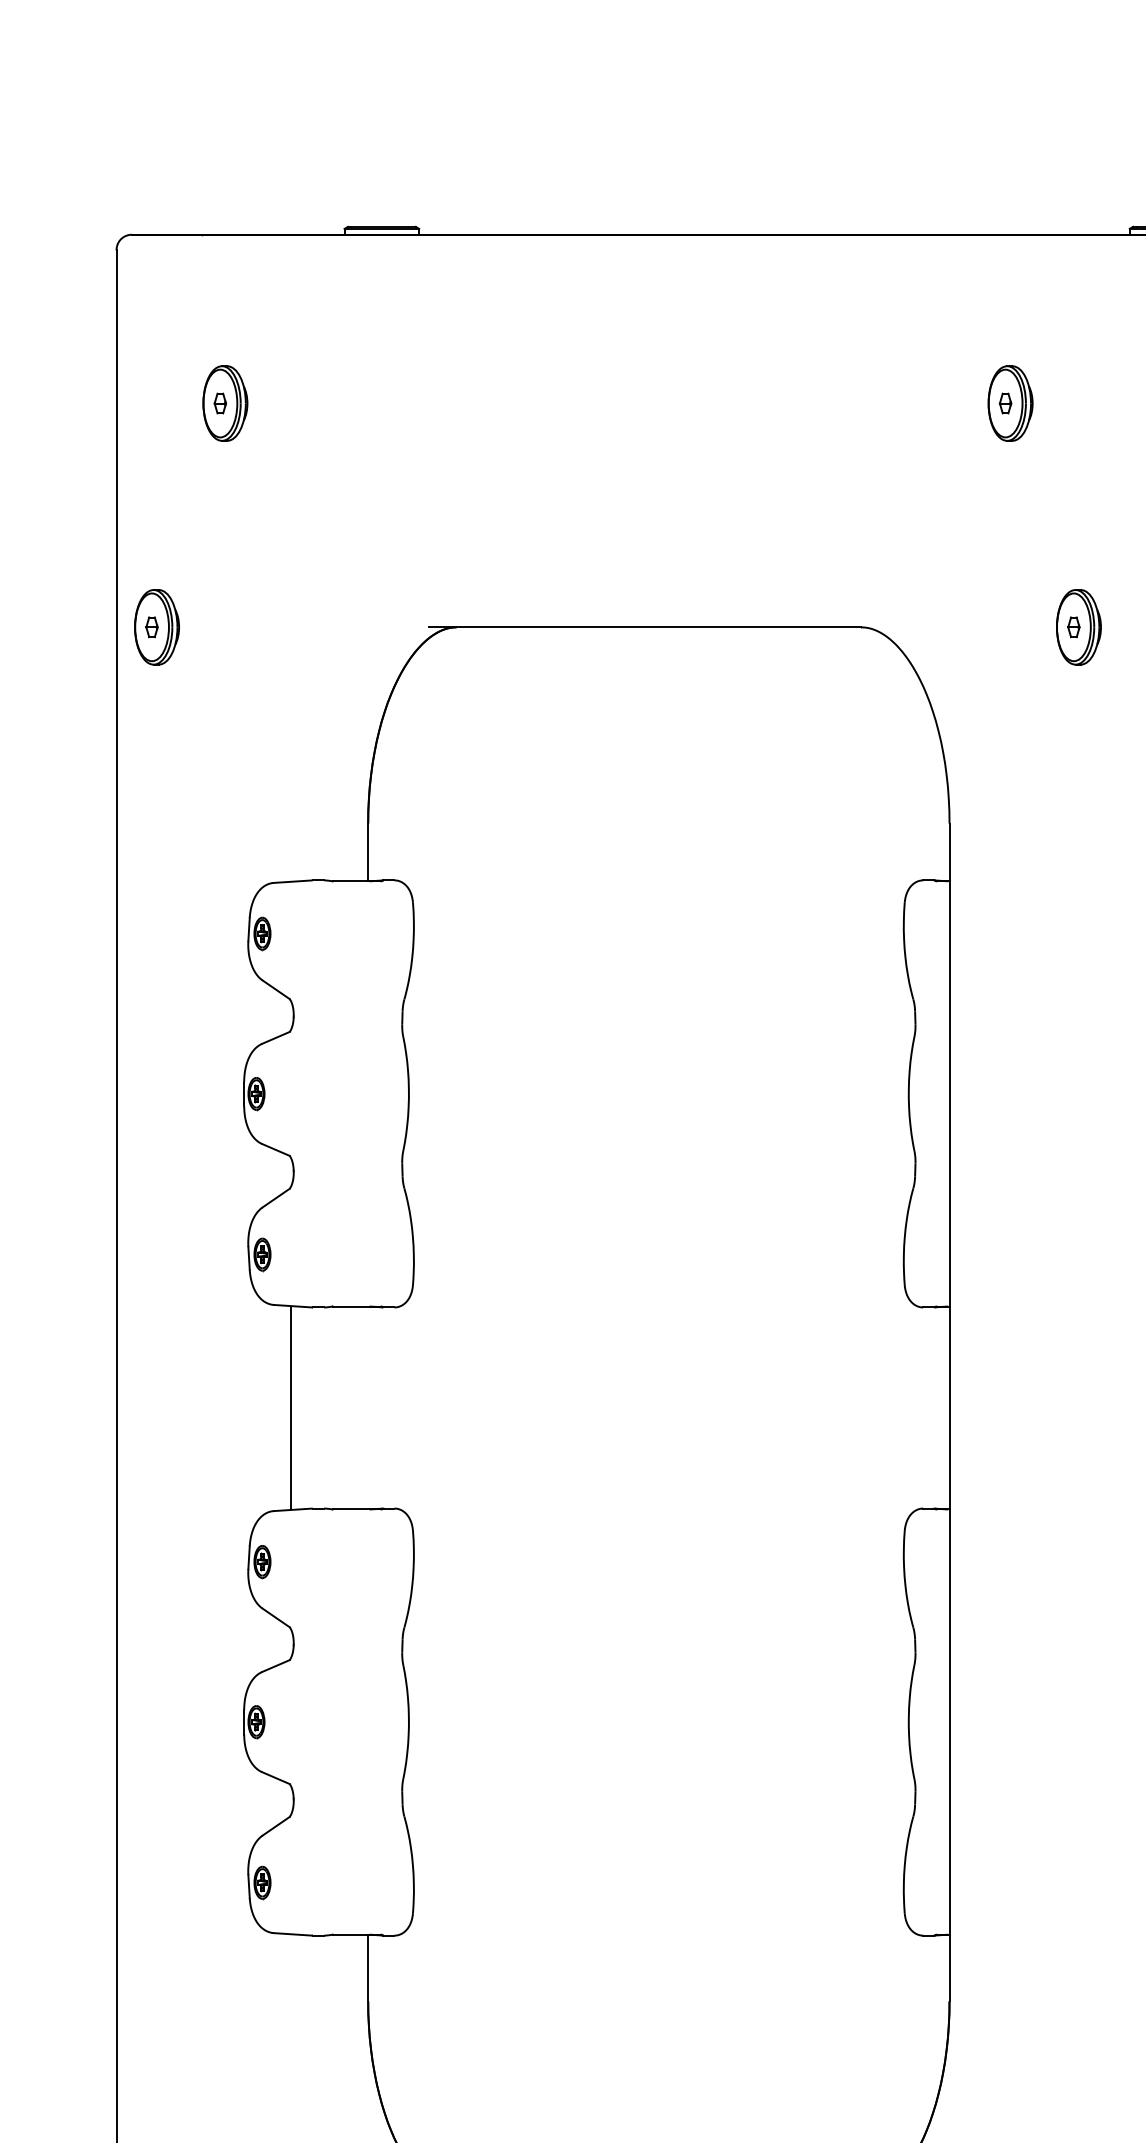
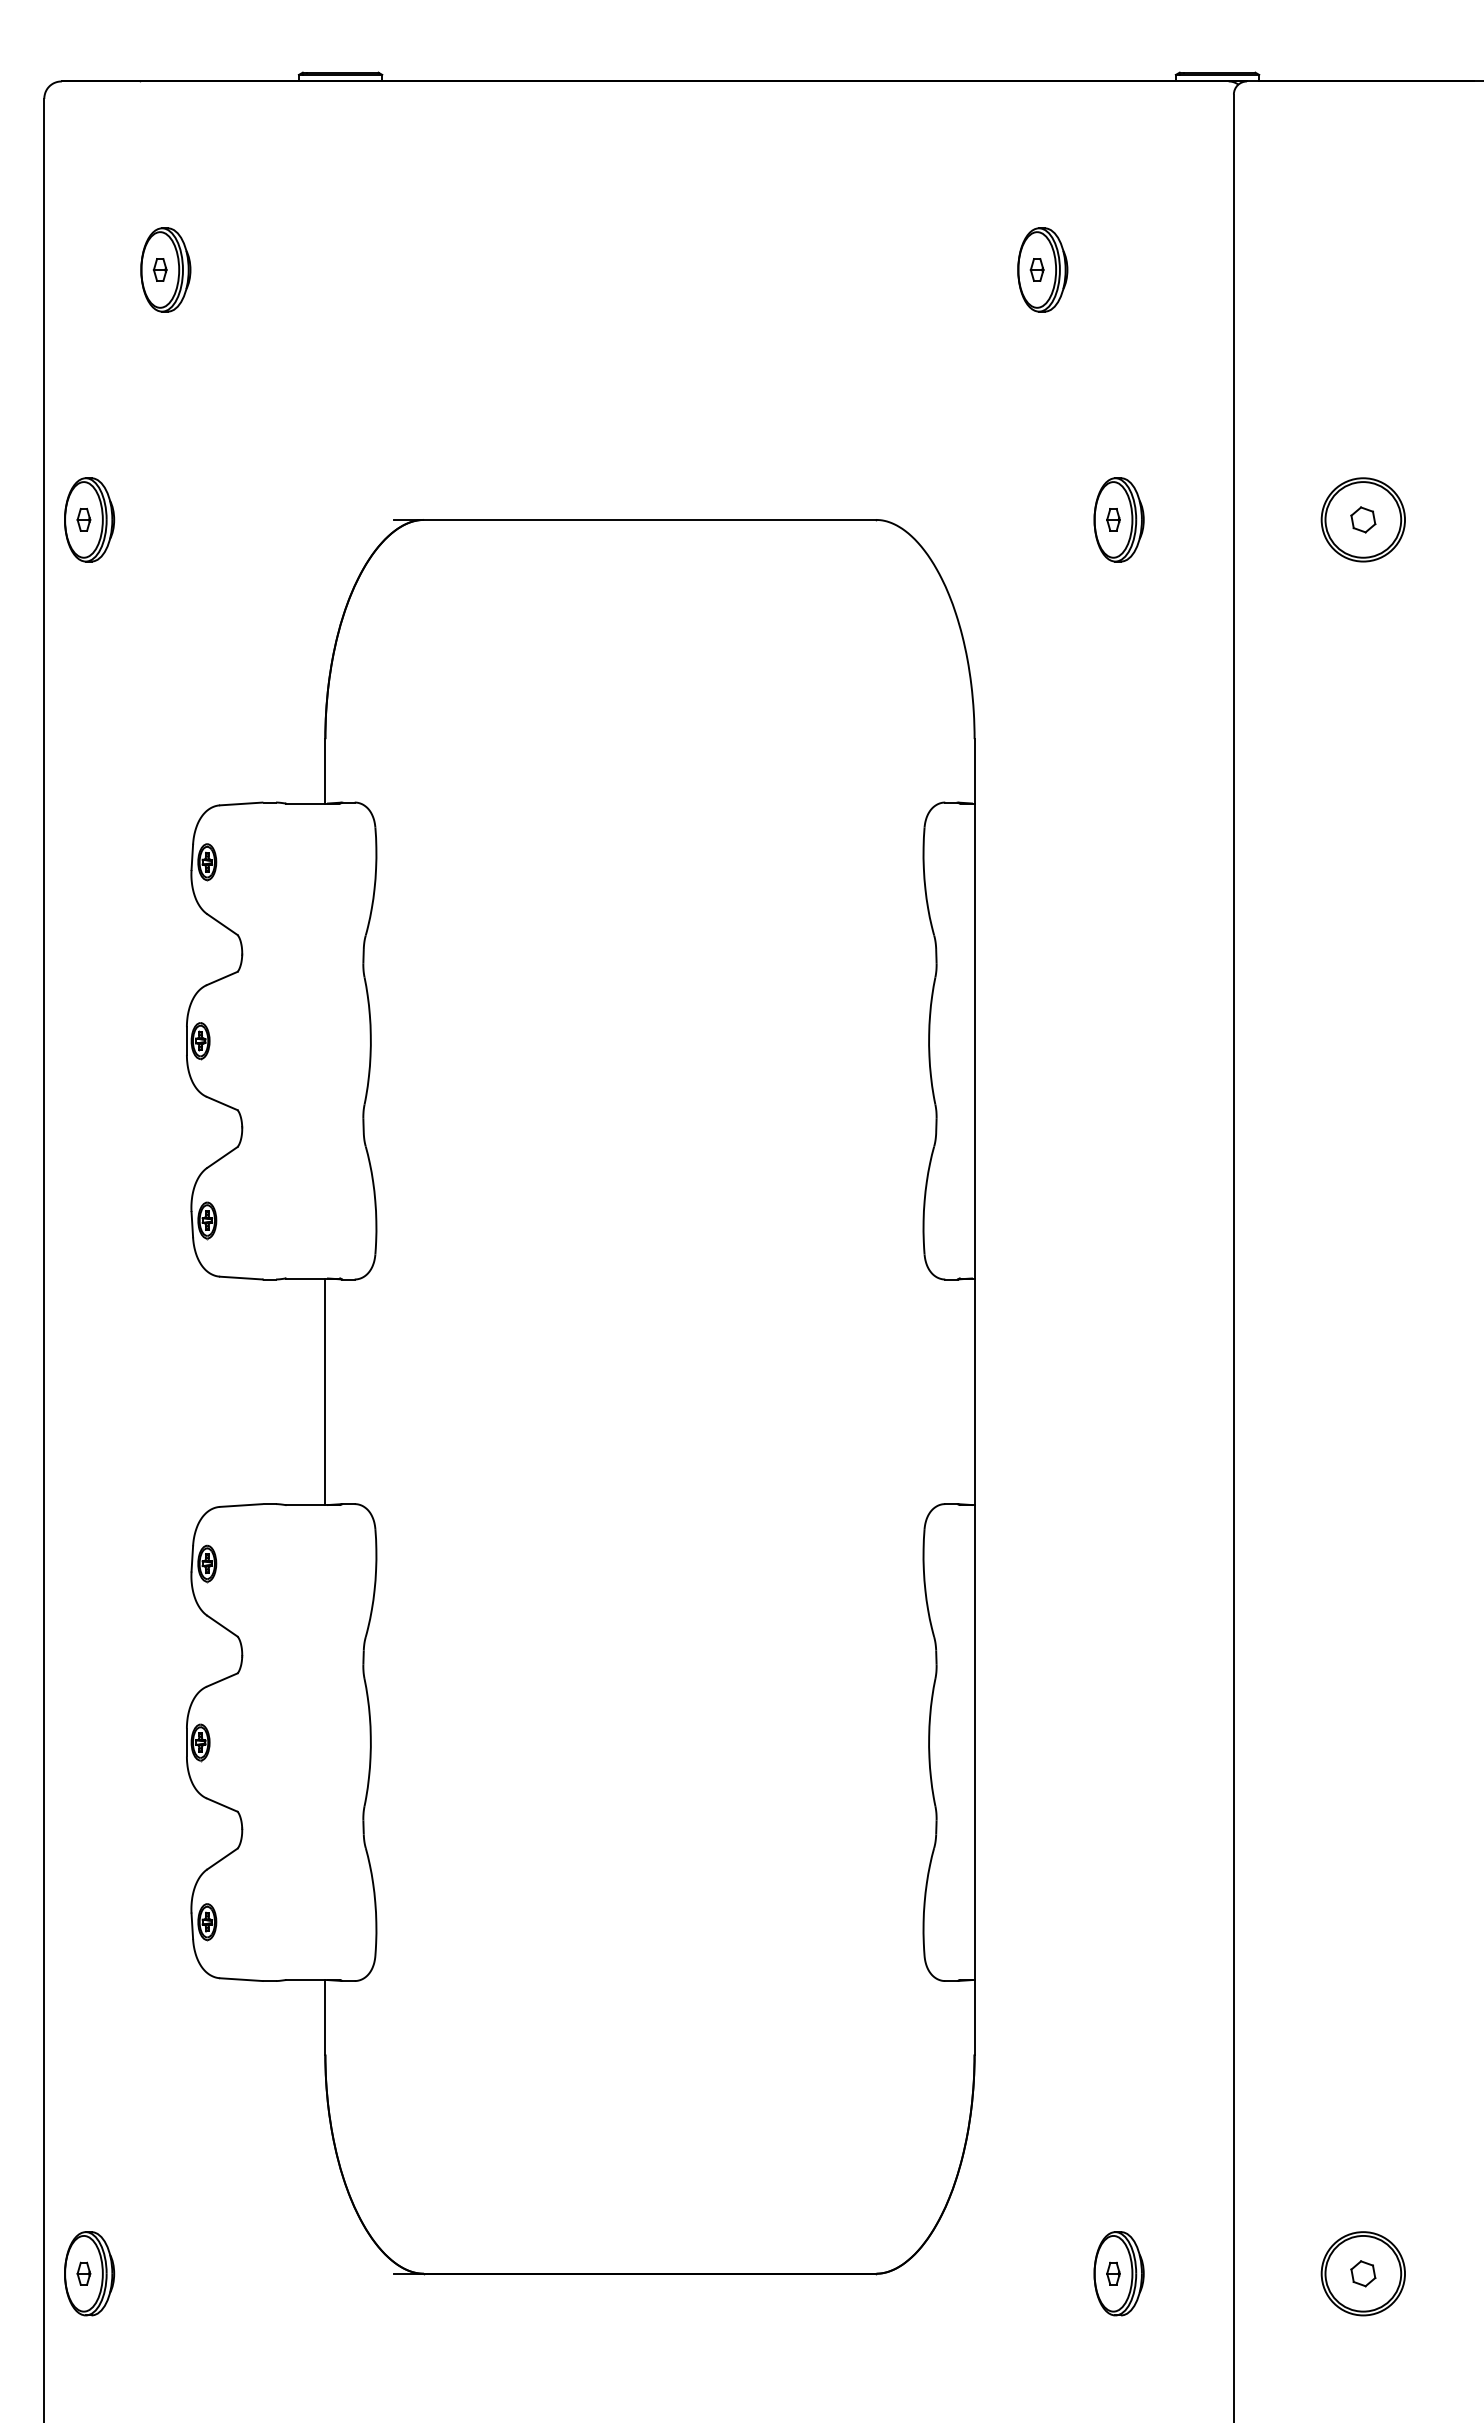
line: (291, 1407) -> (325, 1391), moved

